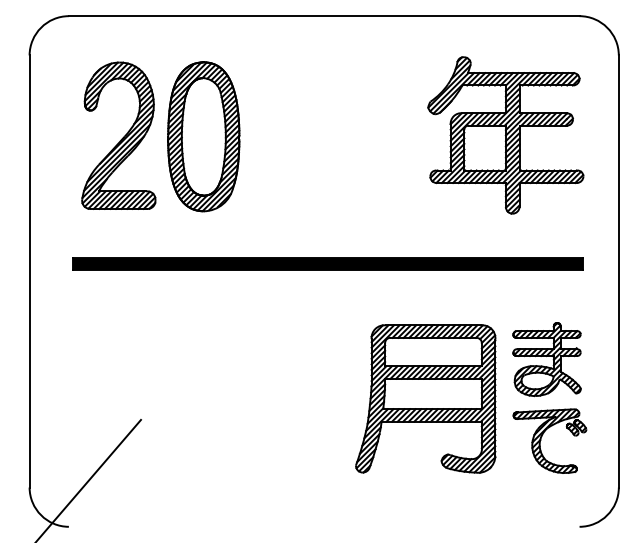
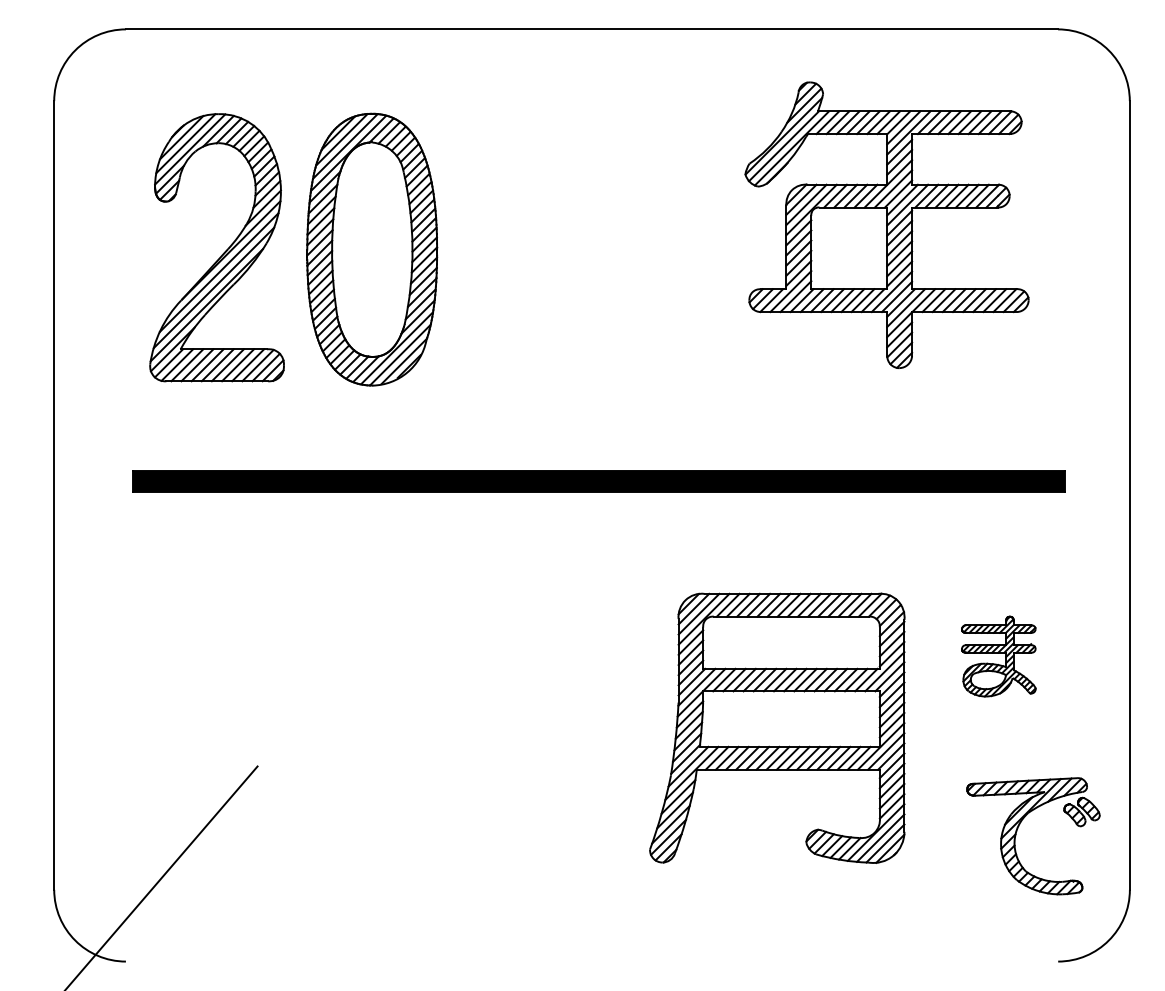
part: (505, 135) -> (886, 225), moved
part: (546, 359) -> (997, 656), size x0.6
part: (541, 440) -> (1017, 835), moved

